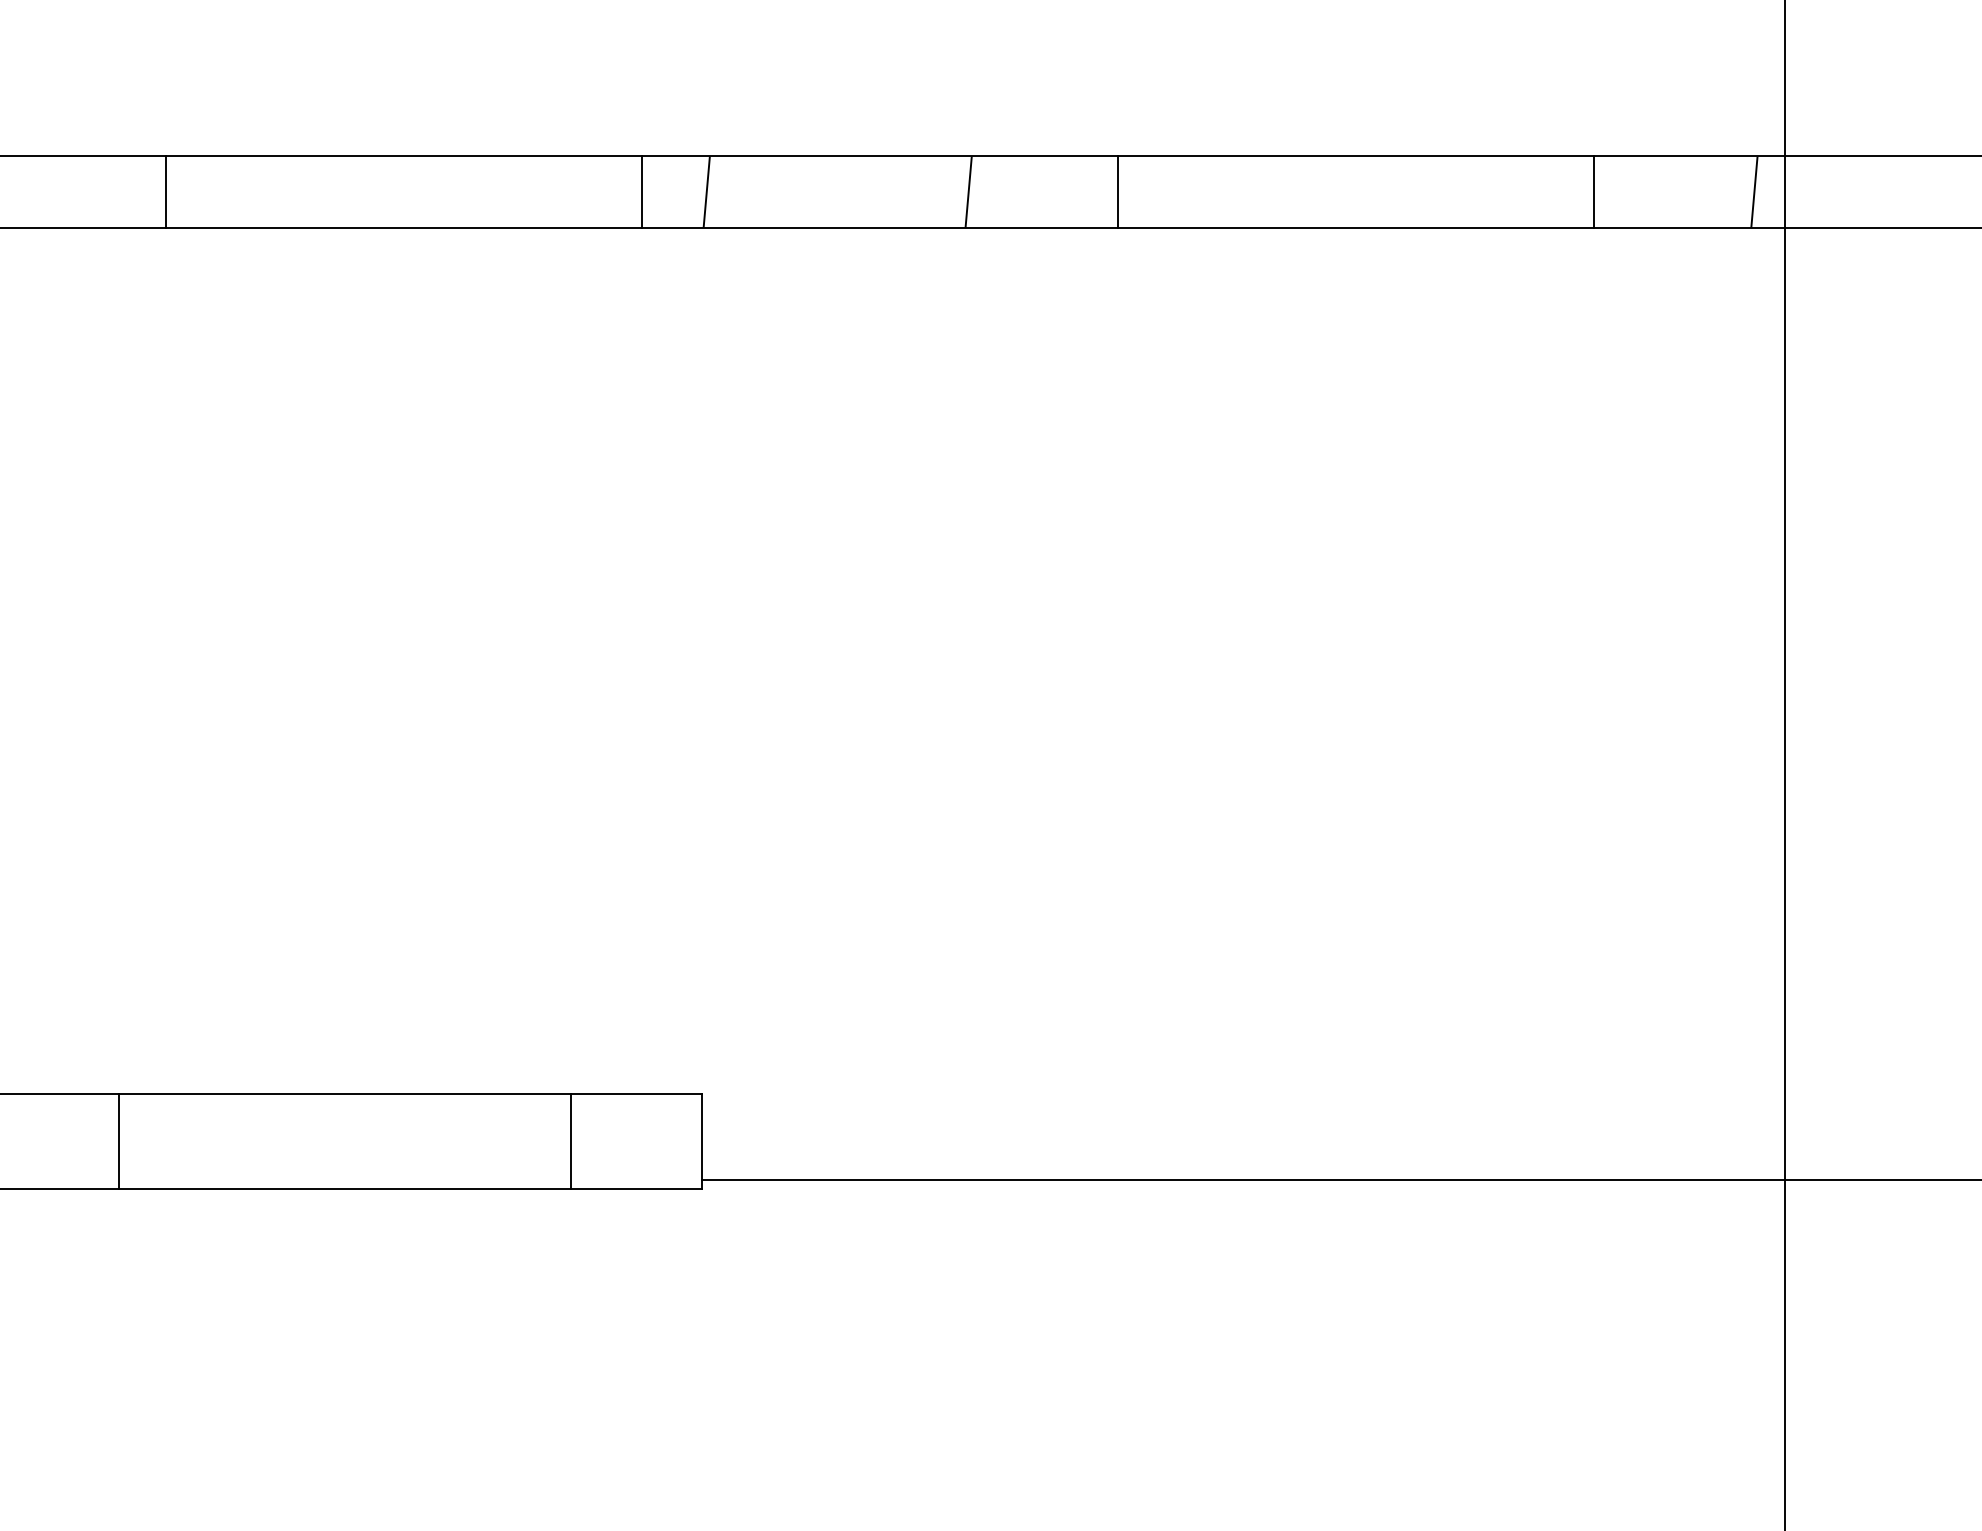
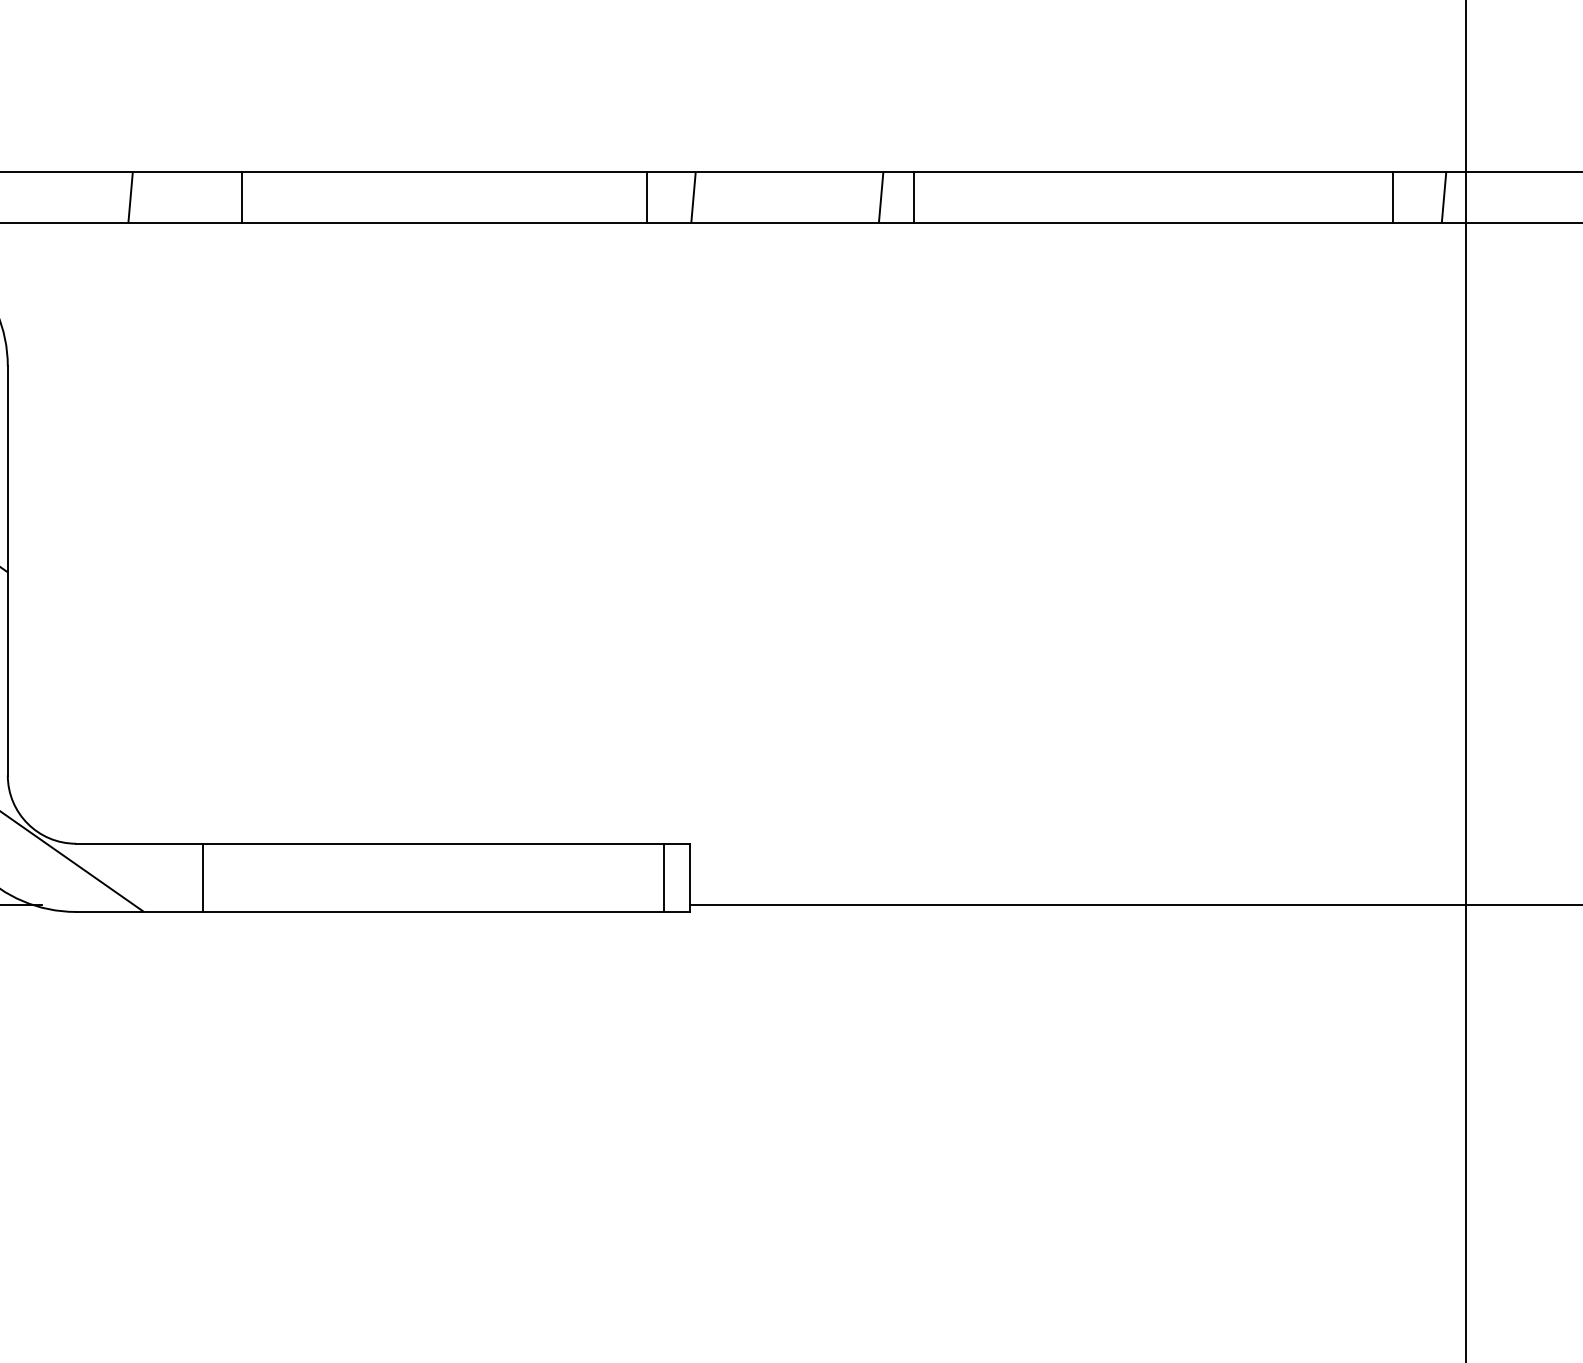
line: (166, 192) -> (242, 197), moved
line: (1118, 192) -> (914, 197), moved
line: (1594, 192) -> (1393, 197), moved
line: (119, 1141) -> (203, 877), moved
line: (571, 1141) -> (664, 877), moved

